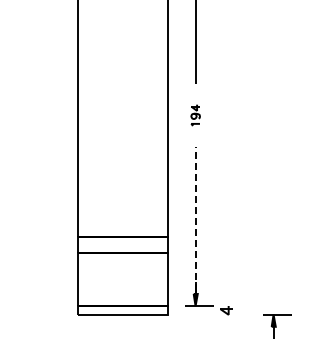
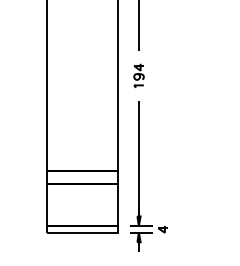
part: (195, 115) -> (138, 75), size x1.43
line: (195, 224) -> (138, 161), dashed -> solid
part: (277, 326) -> (141, 242), moved

